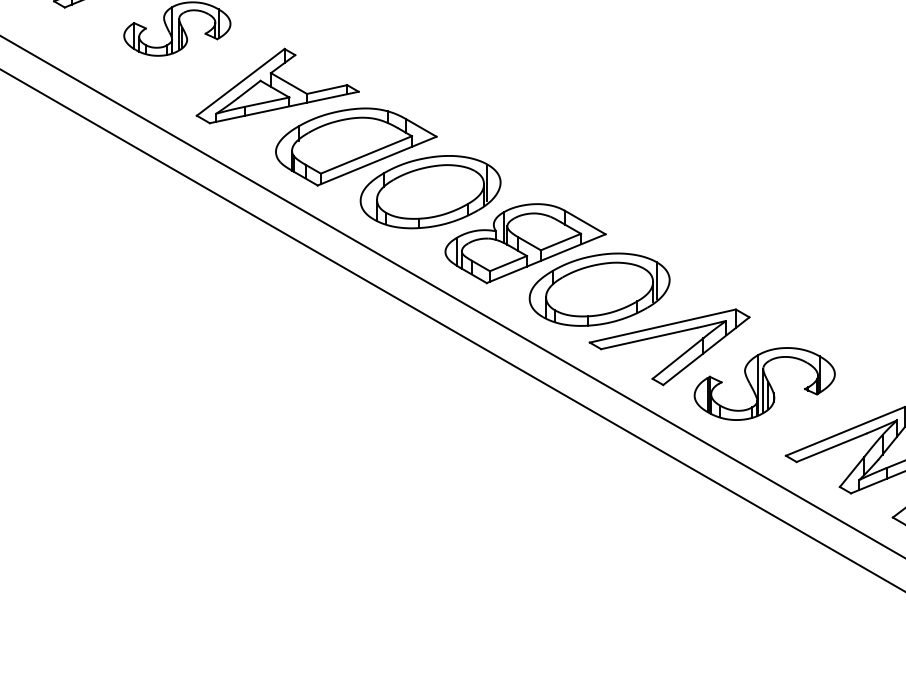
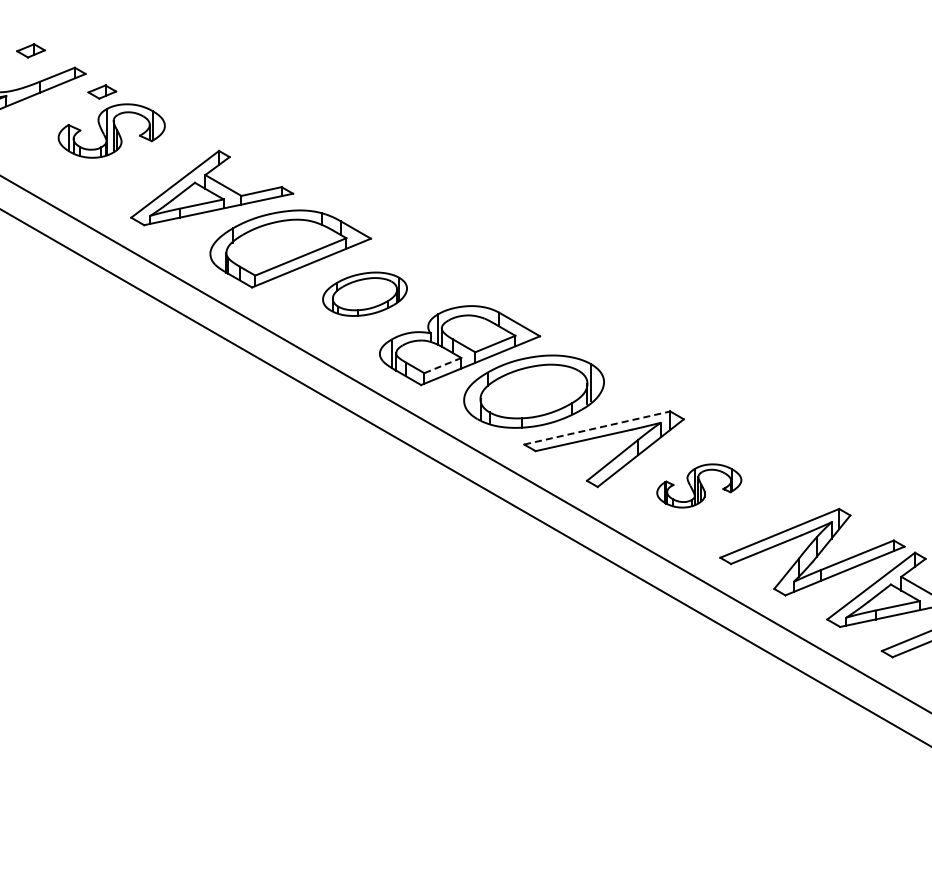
part: (430, 192) -> (364, 294), size x0.6
line: (509, 263) -> (443, 365), solid -> dashed
line: (663, 326) -> (597, 428), solid -> dashed
part: (765, 383) -> (699, 485), size x0.6

